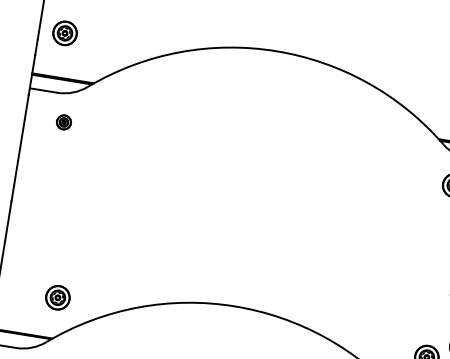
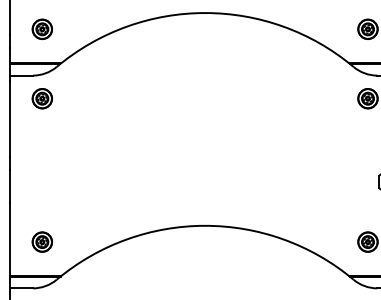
part: (64, 32) -> (41, 28), moved
part: (63, 121) -> (41, 98), size x1.67
part: (57, 296) -> (41, 241), moved

